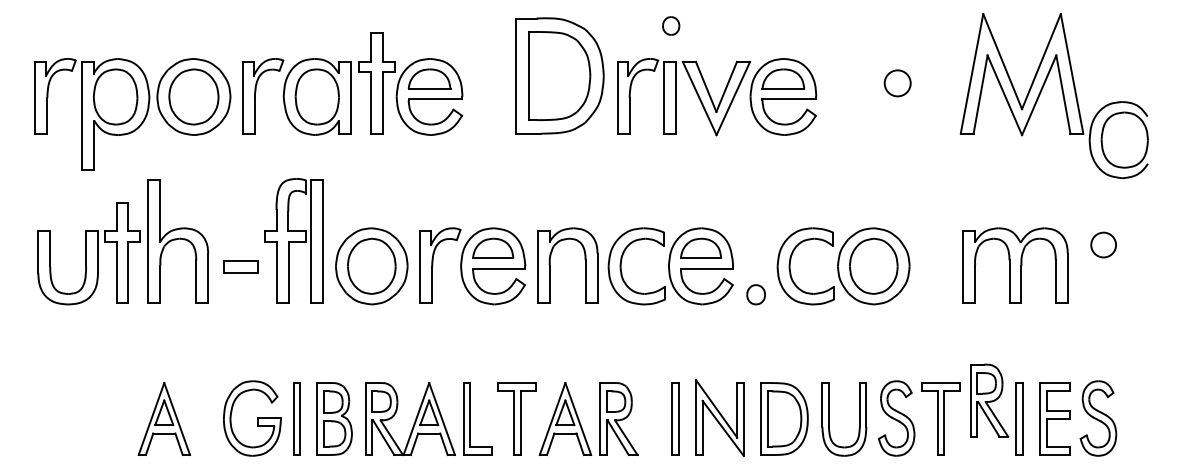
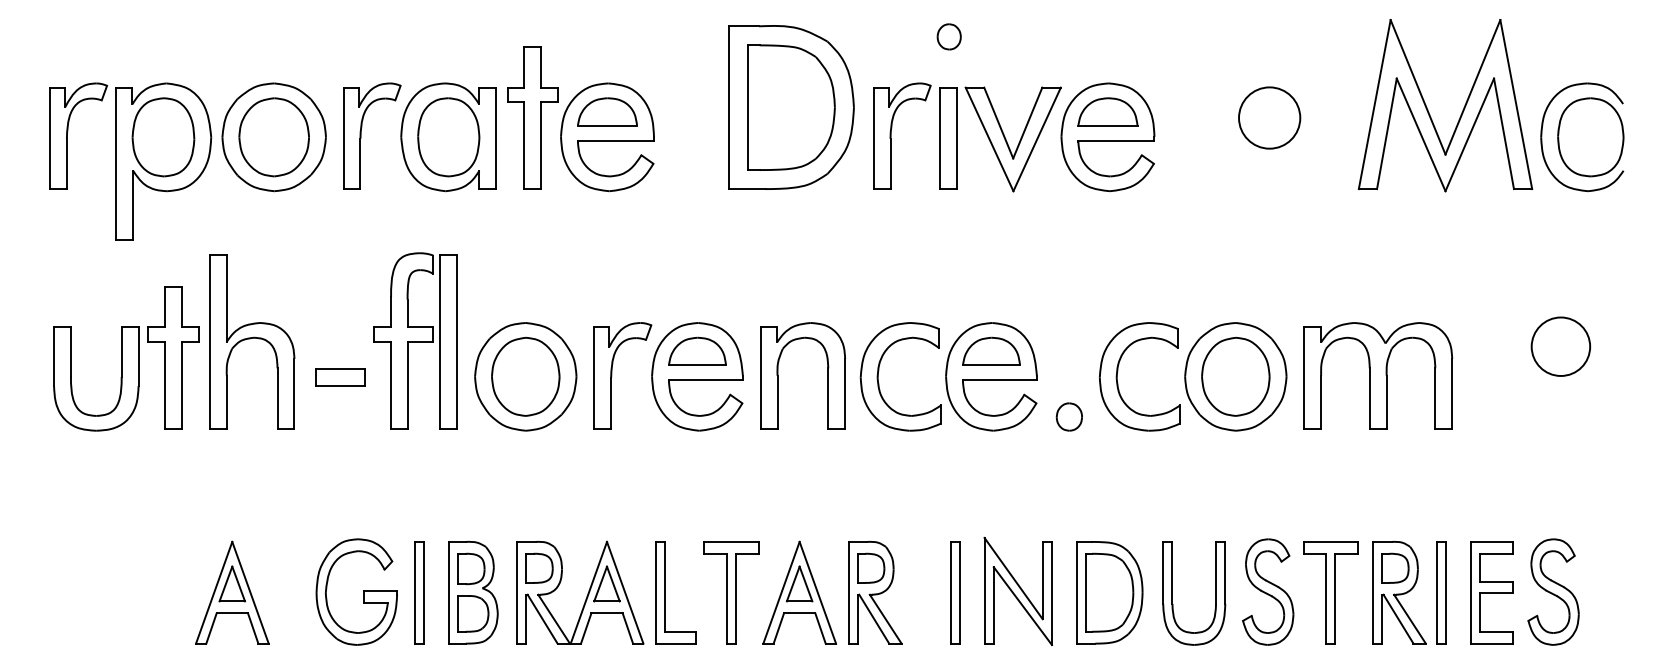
circle: (897, 82) -> (1269, 117), size x1.67
part: (1118, 140) -> (1582, 137), moved
circle: (1103, 244) -> (1560, 346), size x1.67
part: (1015, 265) -> (1378, 375), moved
part: (989, 400) -> (1399, 592), moved

